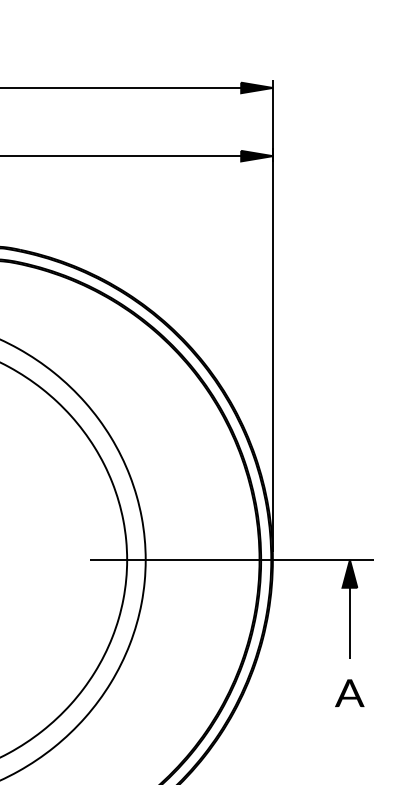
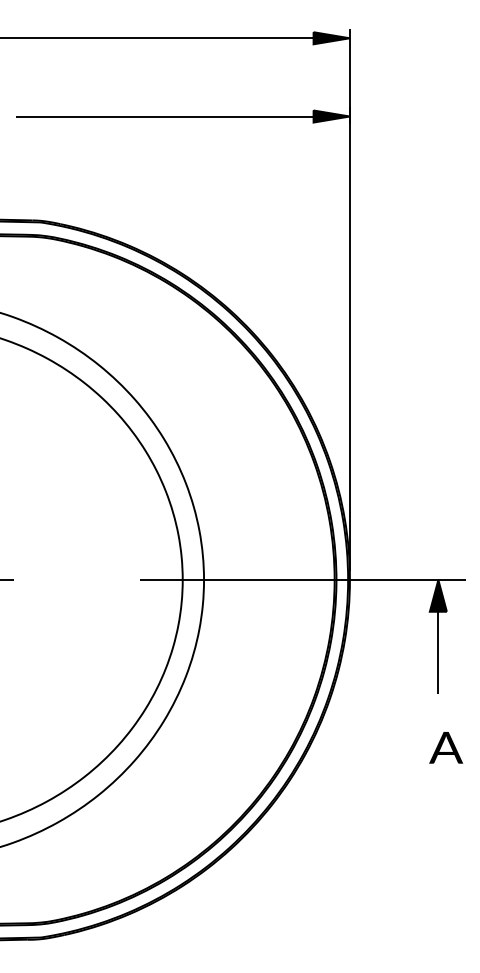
text: (350, 692) -> (446, 747), moved

